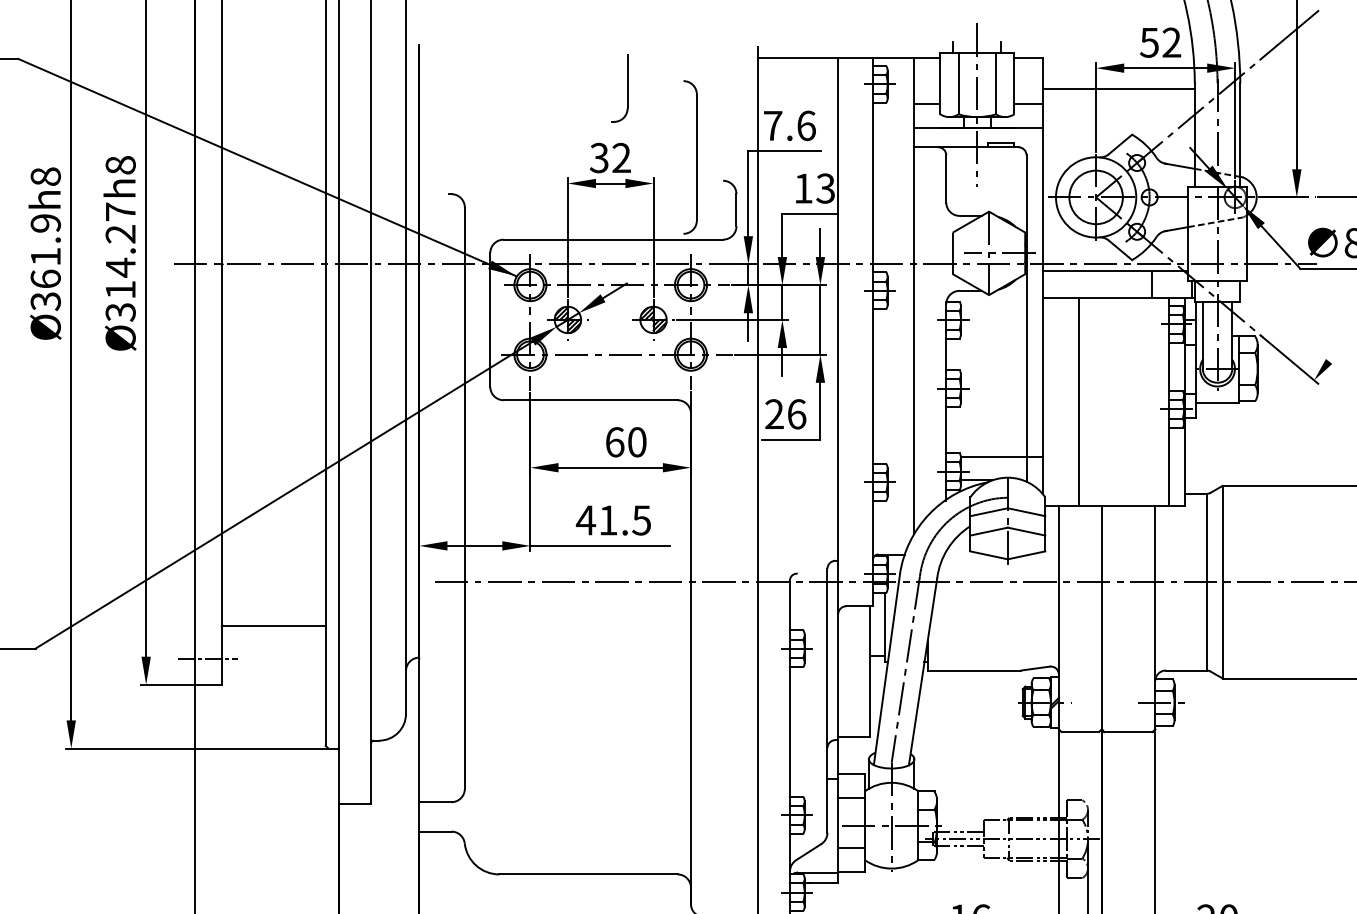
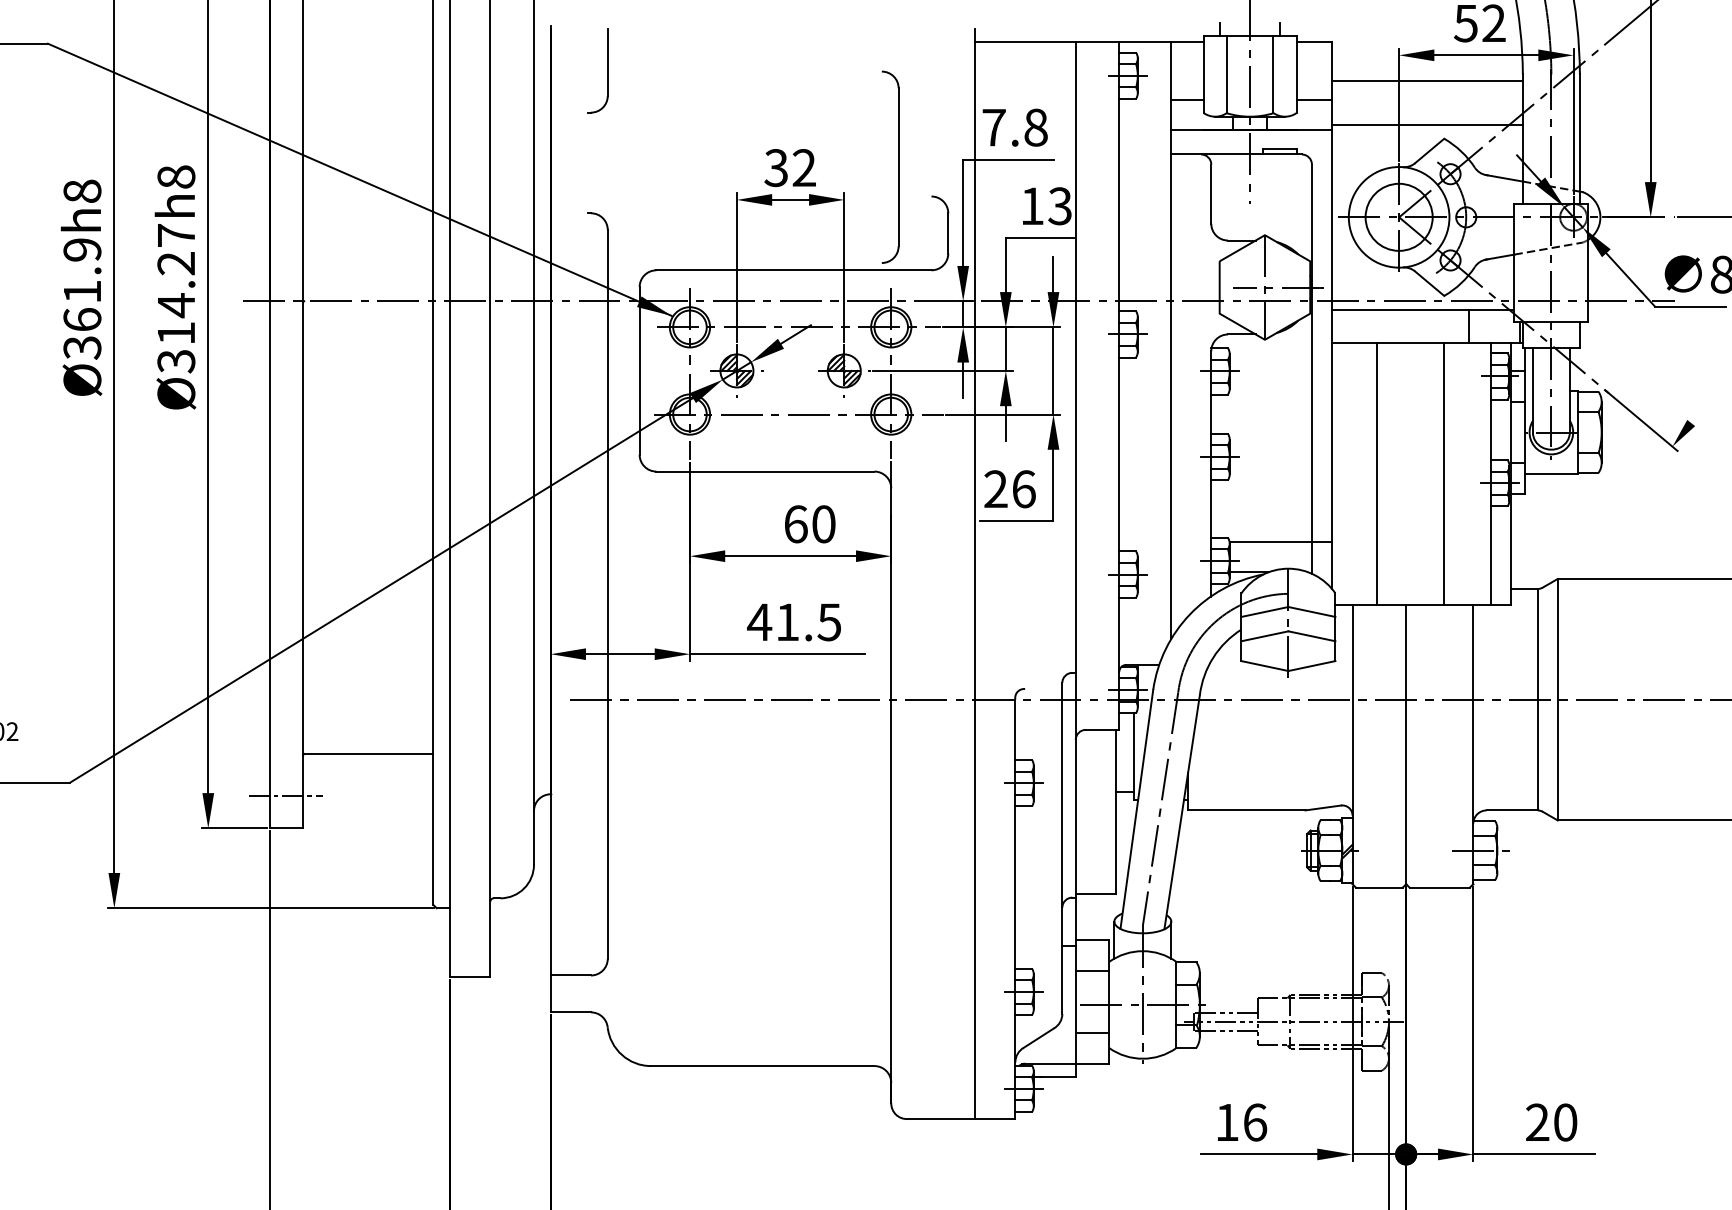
part: (627, 88) -> (607, 70), moved
line: (1118, 124) -> (1427, 125), added
text: (806, 125) -> (1035, 127), 7.6 -> 7.8
line: (1132, 401) -> (1444, 473), added

